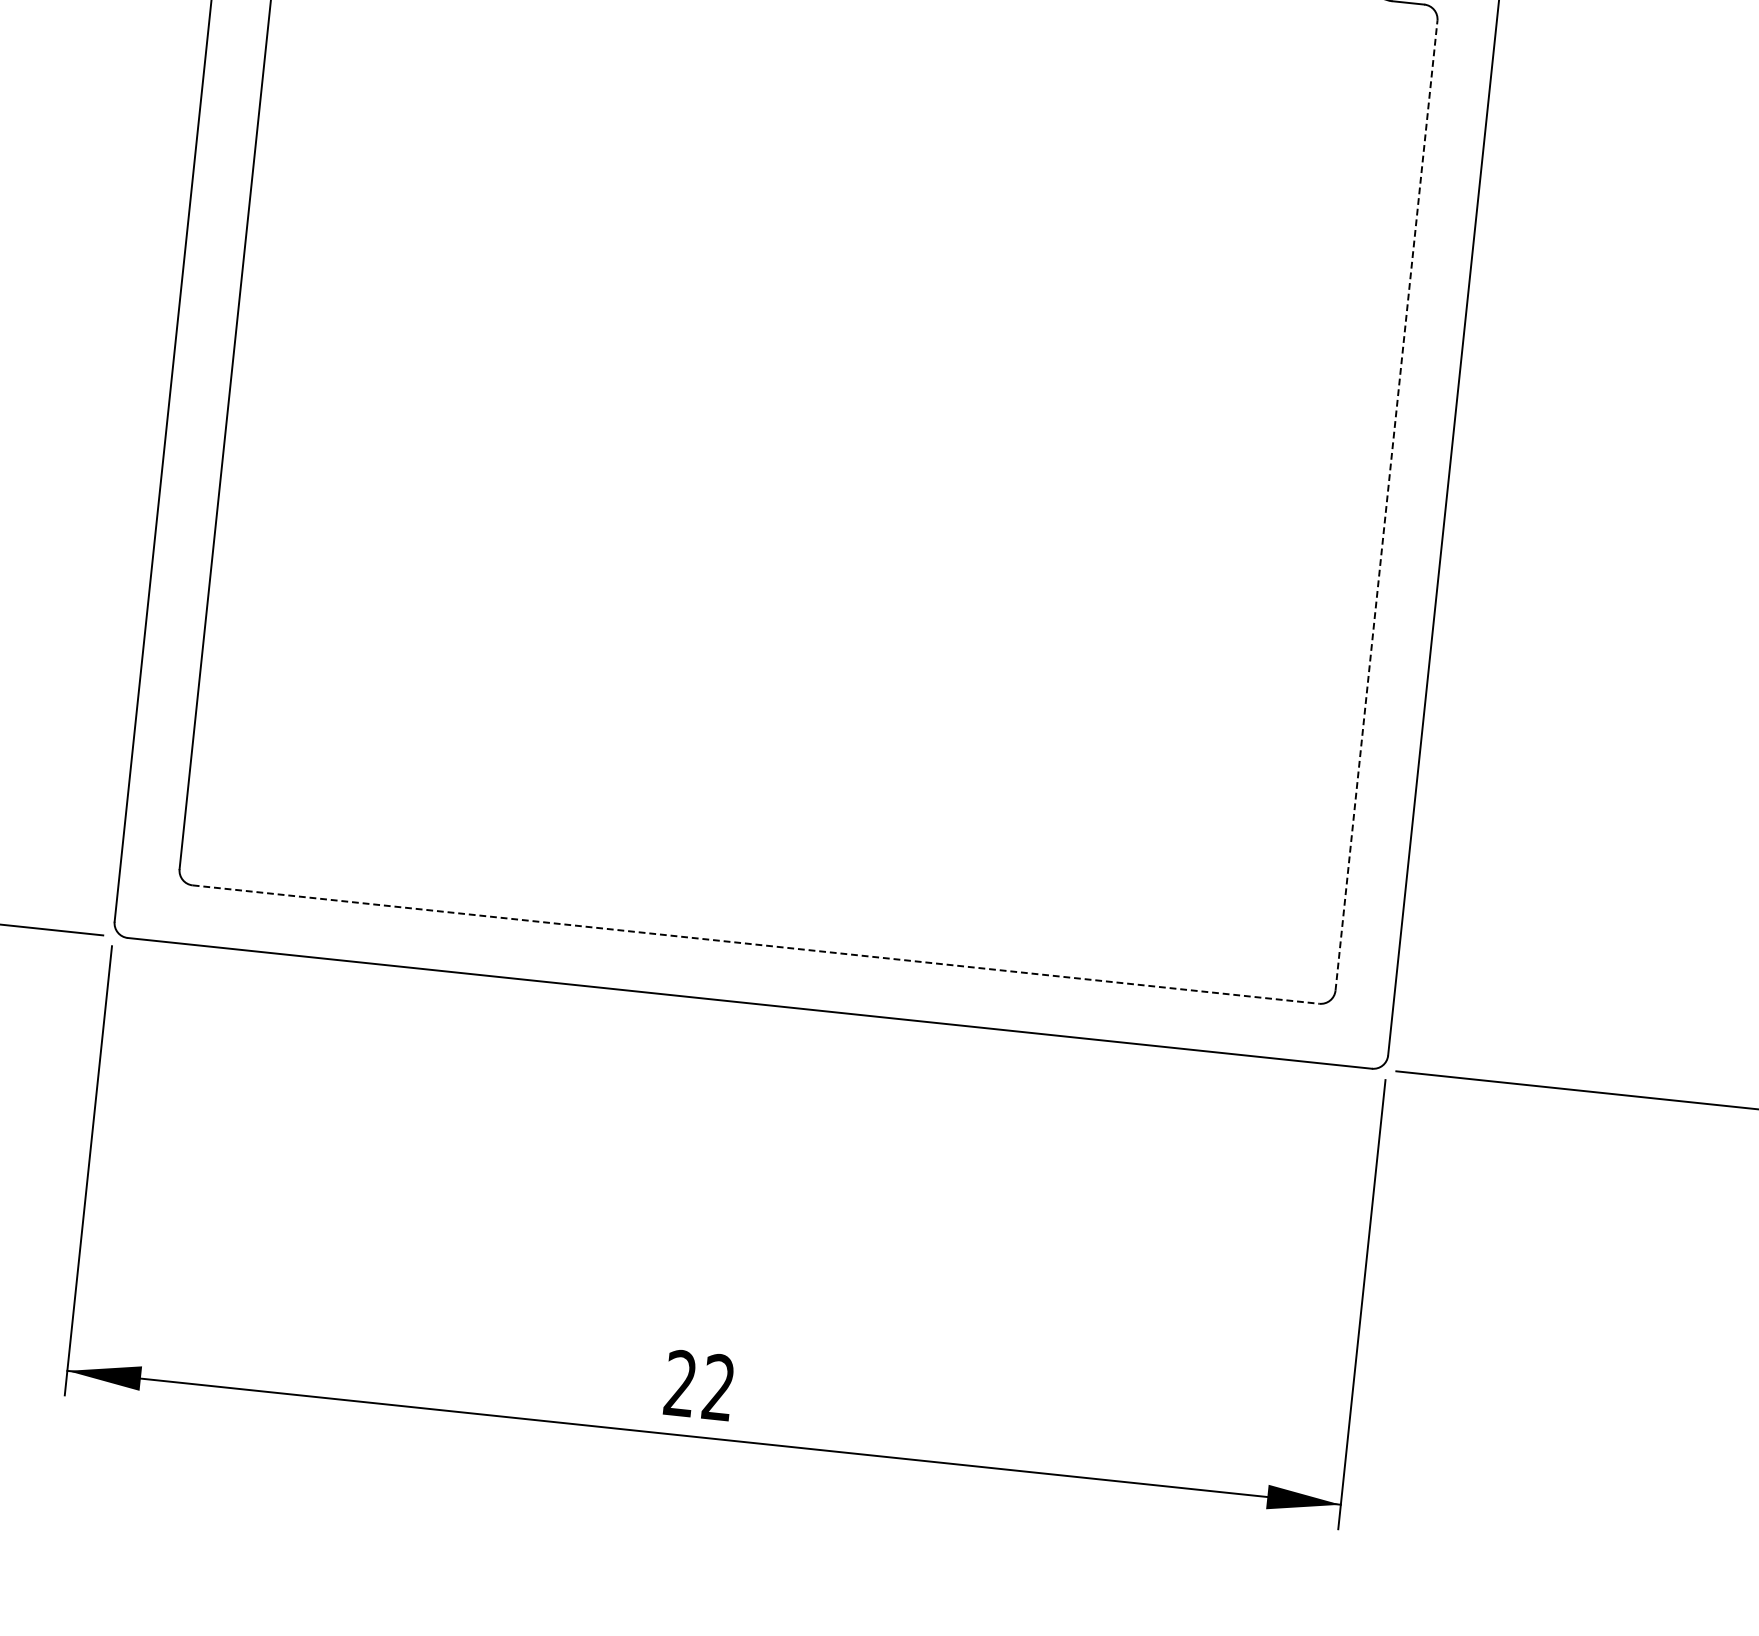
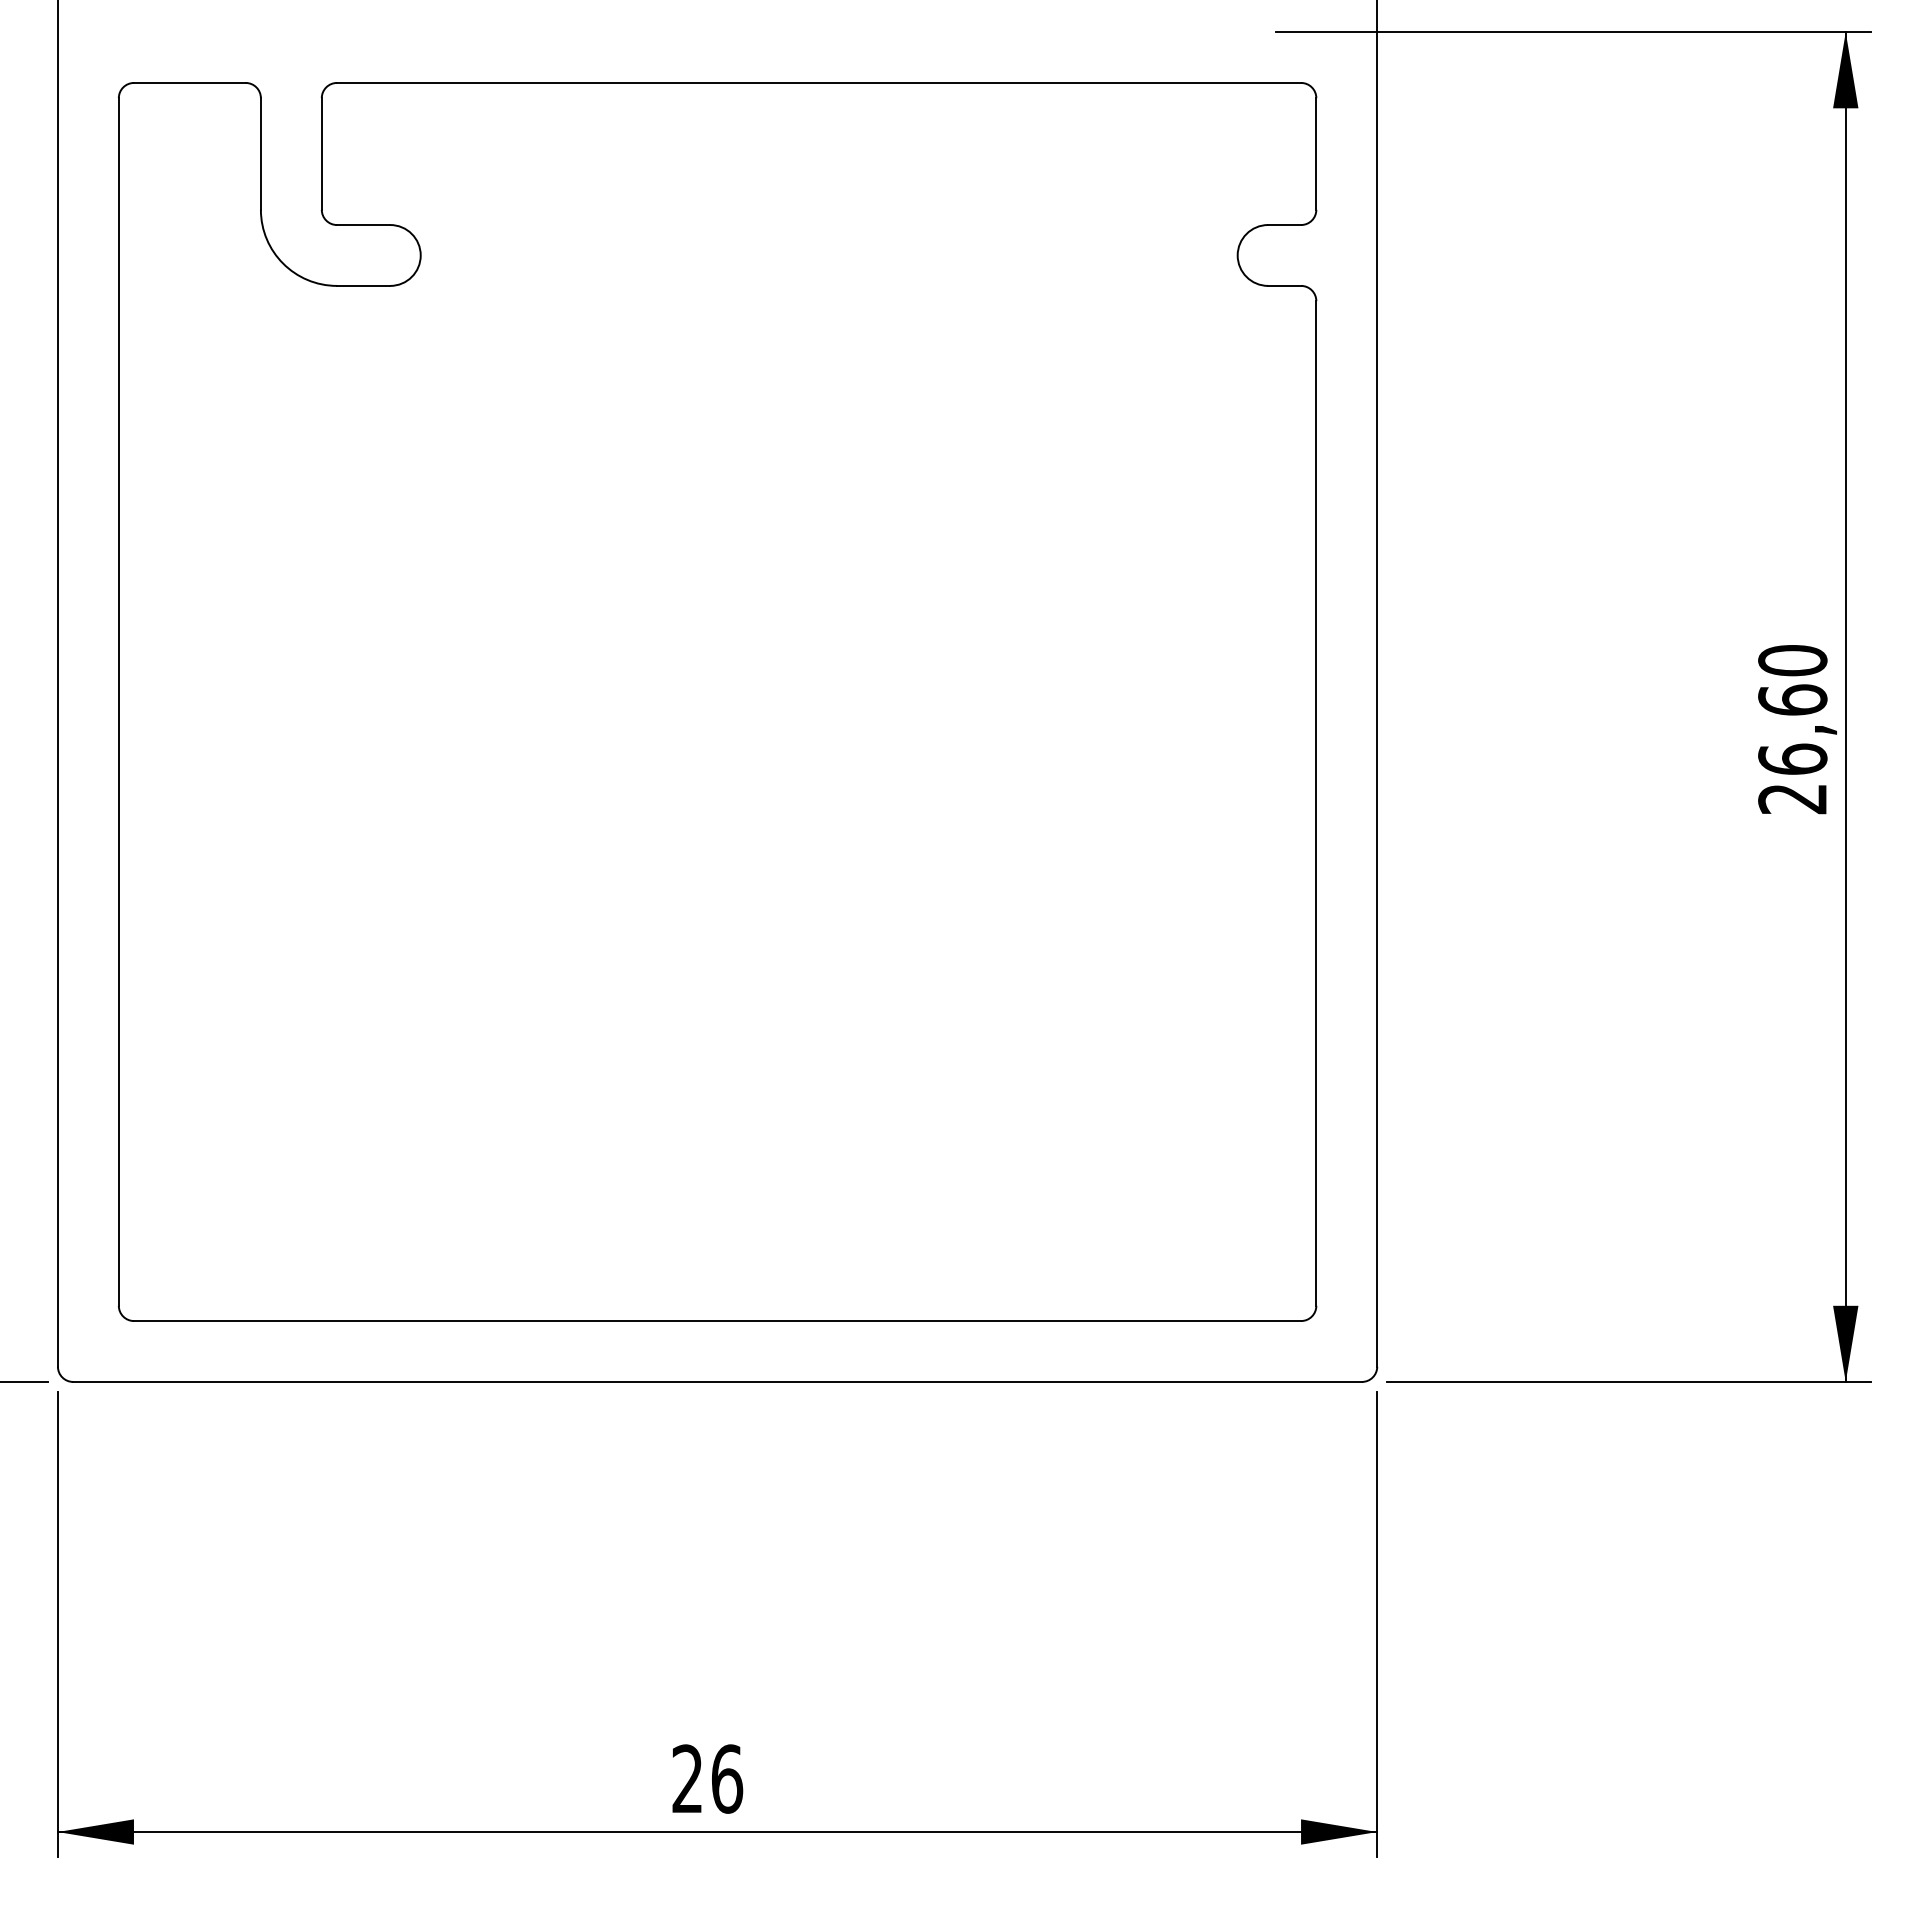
line: (1386, 504) -> (1316, 802), dashed -> solid
line: (755, 945) -> (717, 1321), dashed -> solid
text: (719, 1387) -> (727, 1778), 22 -> 26

